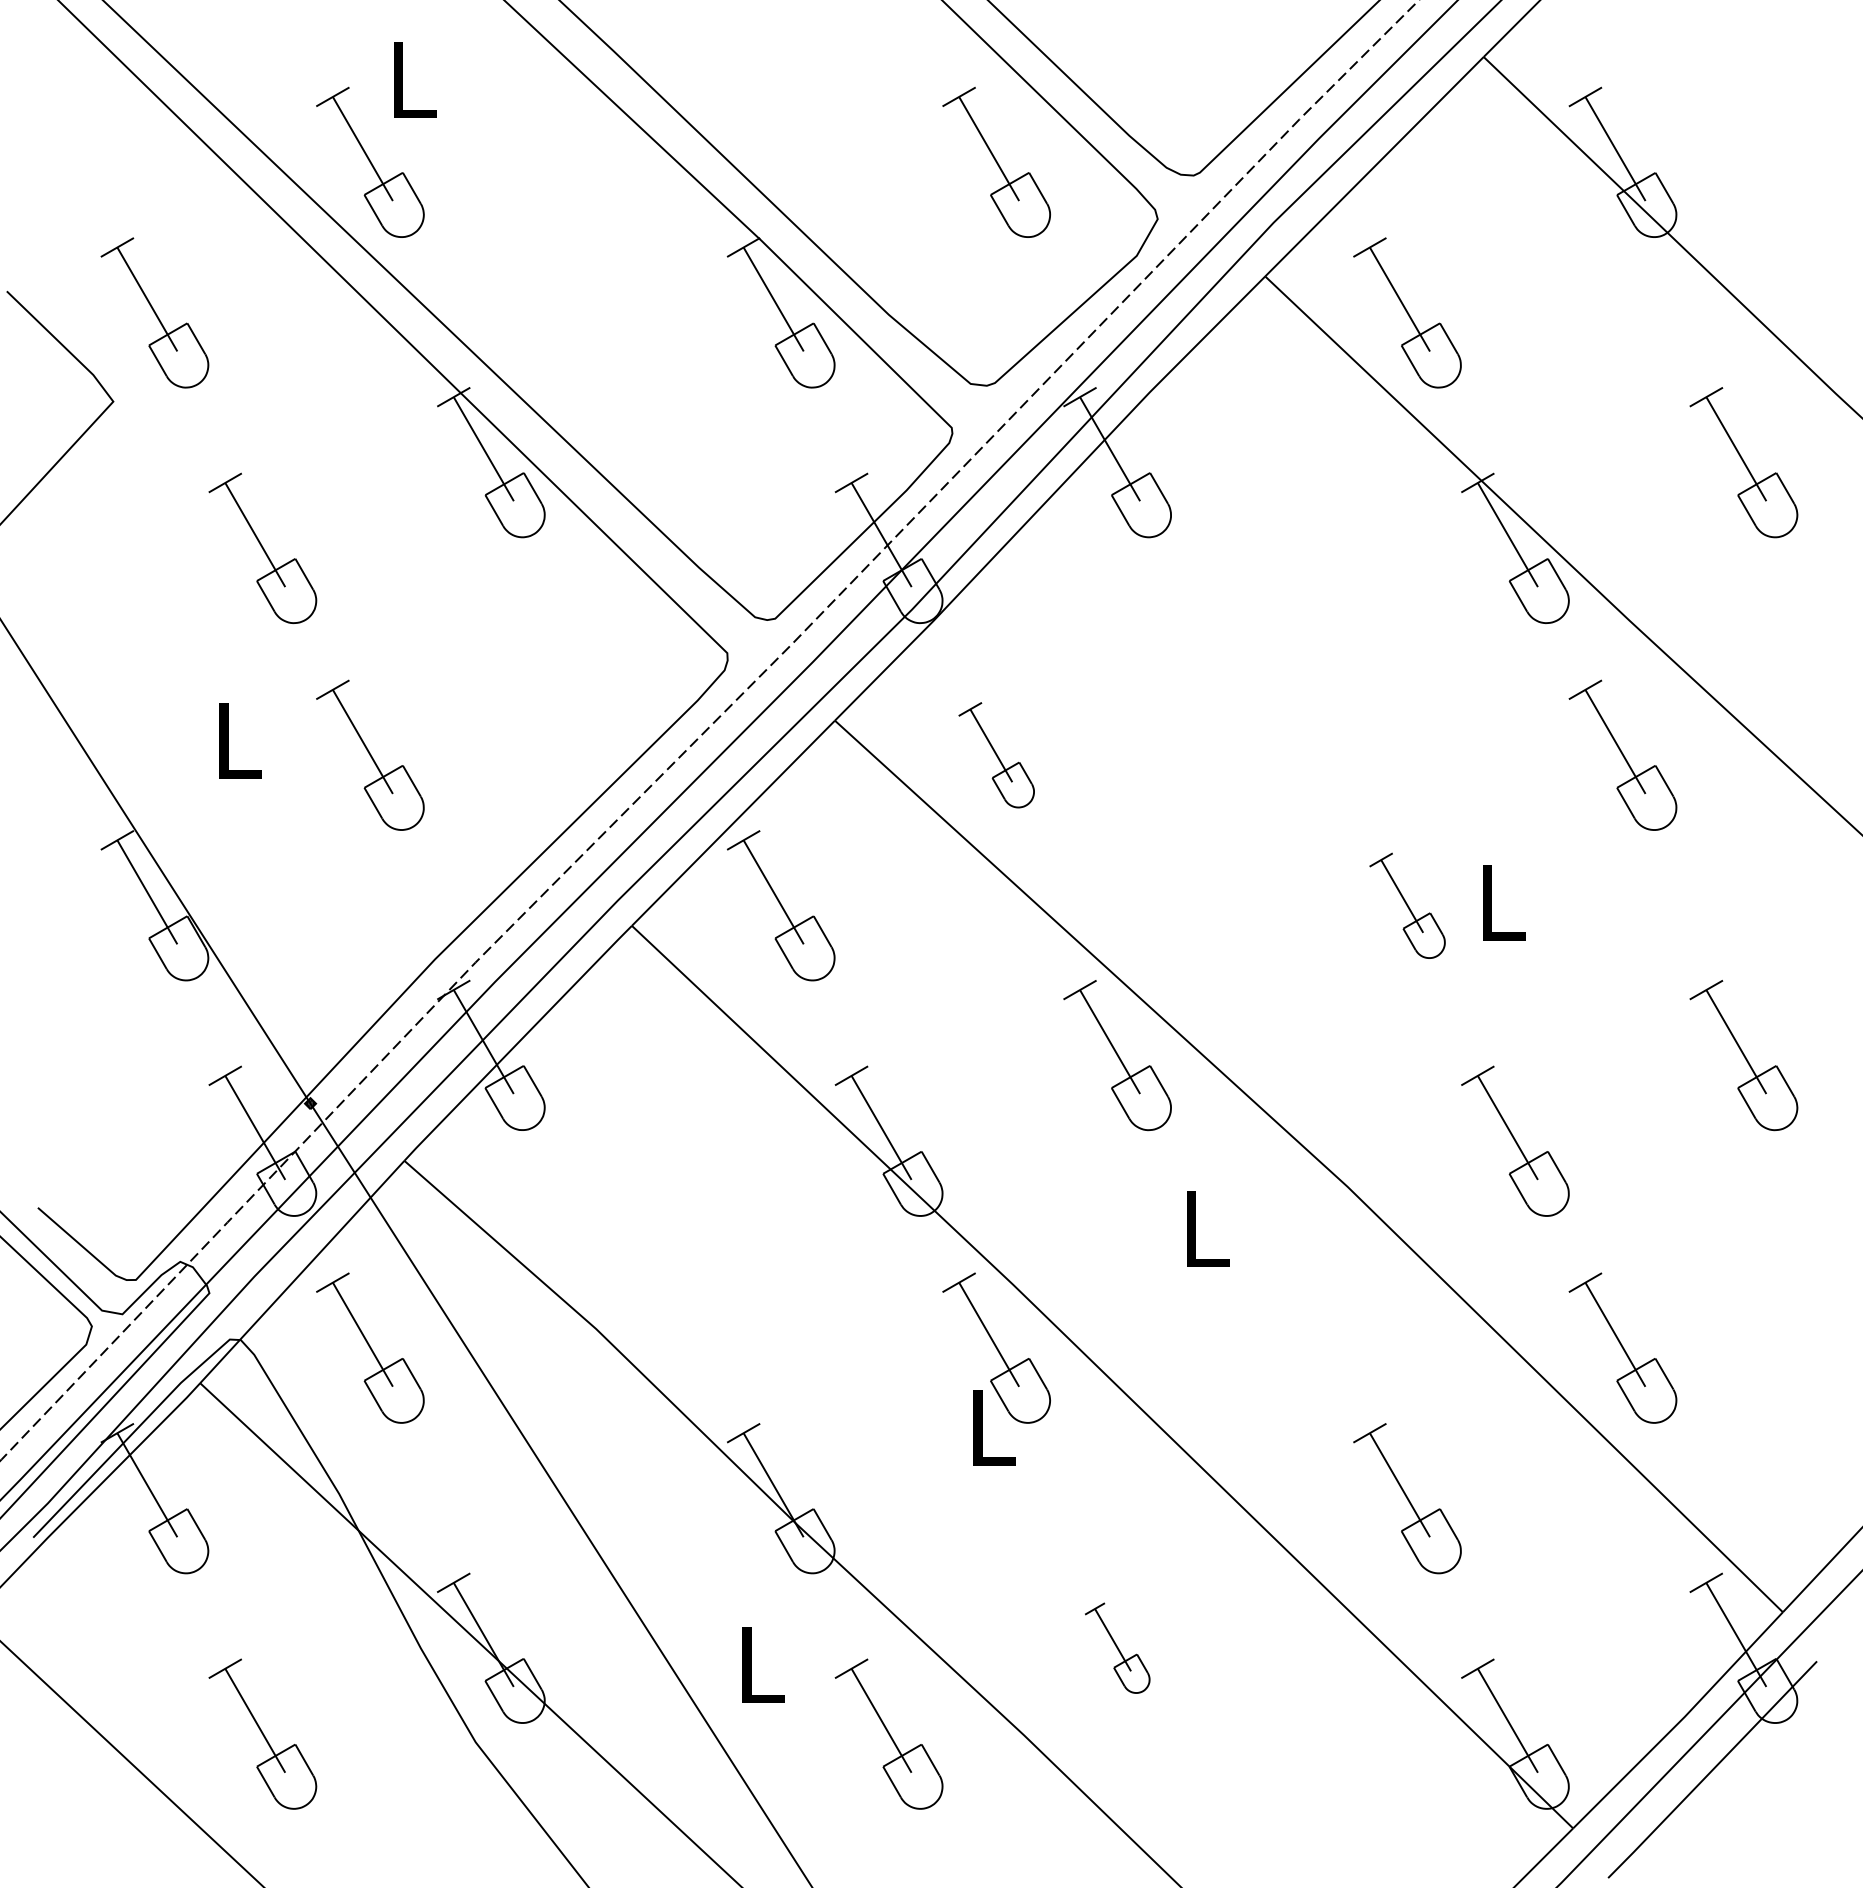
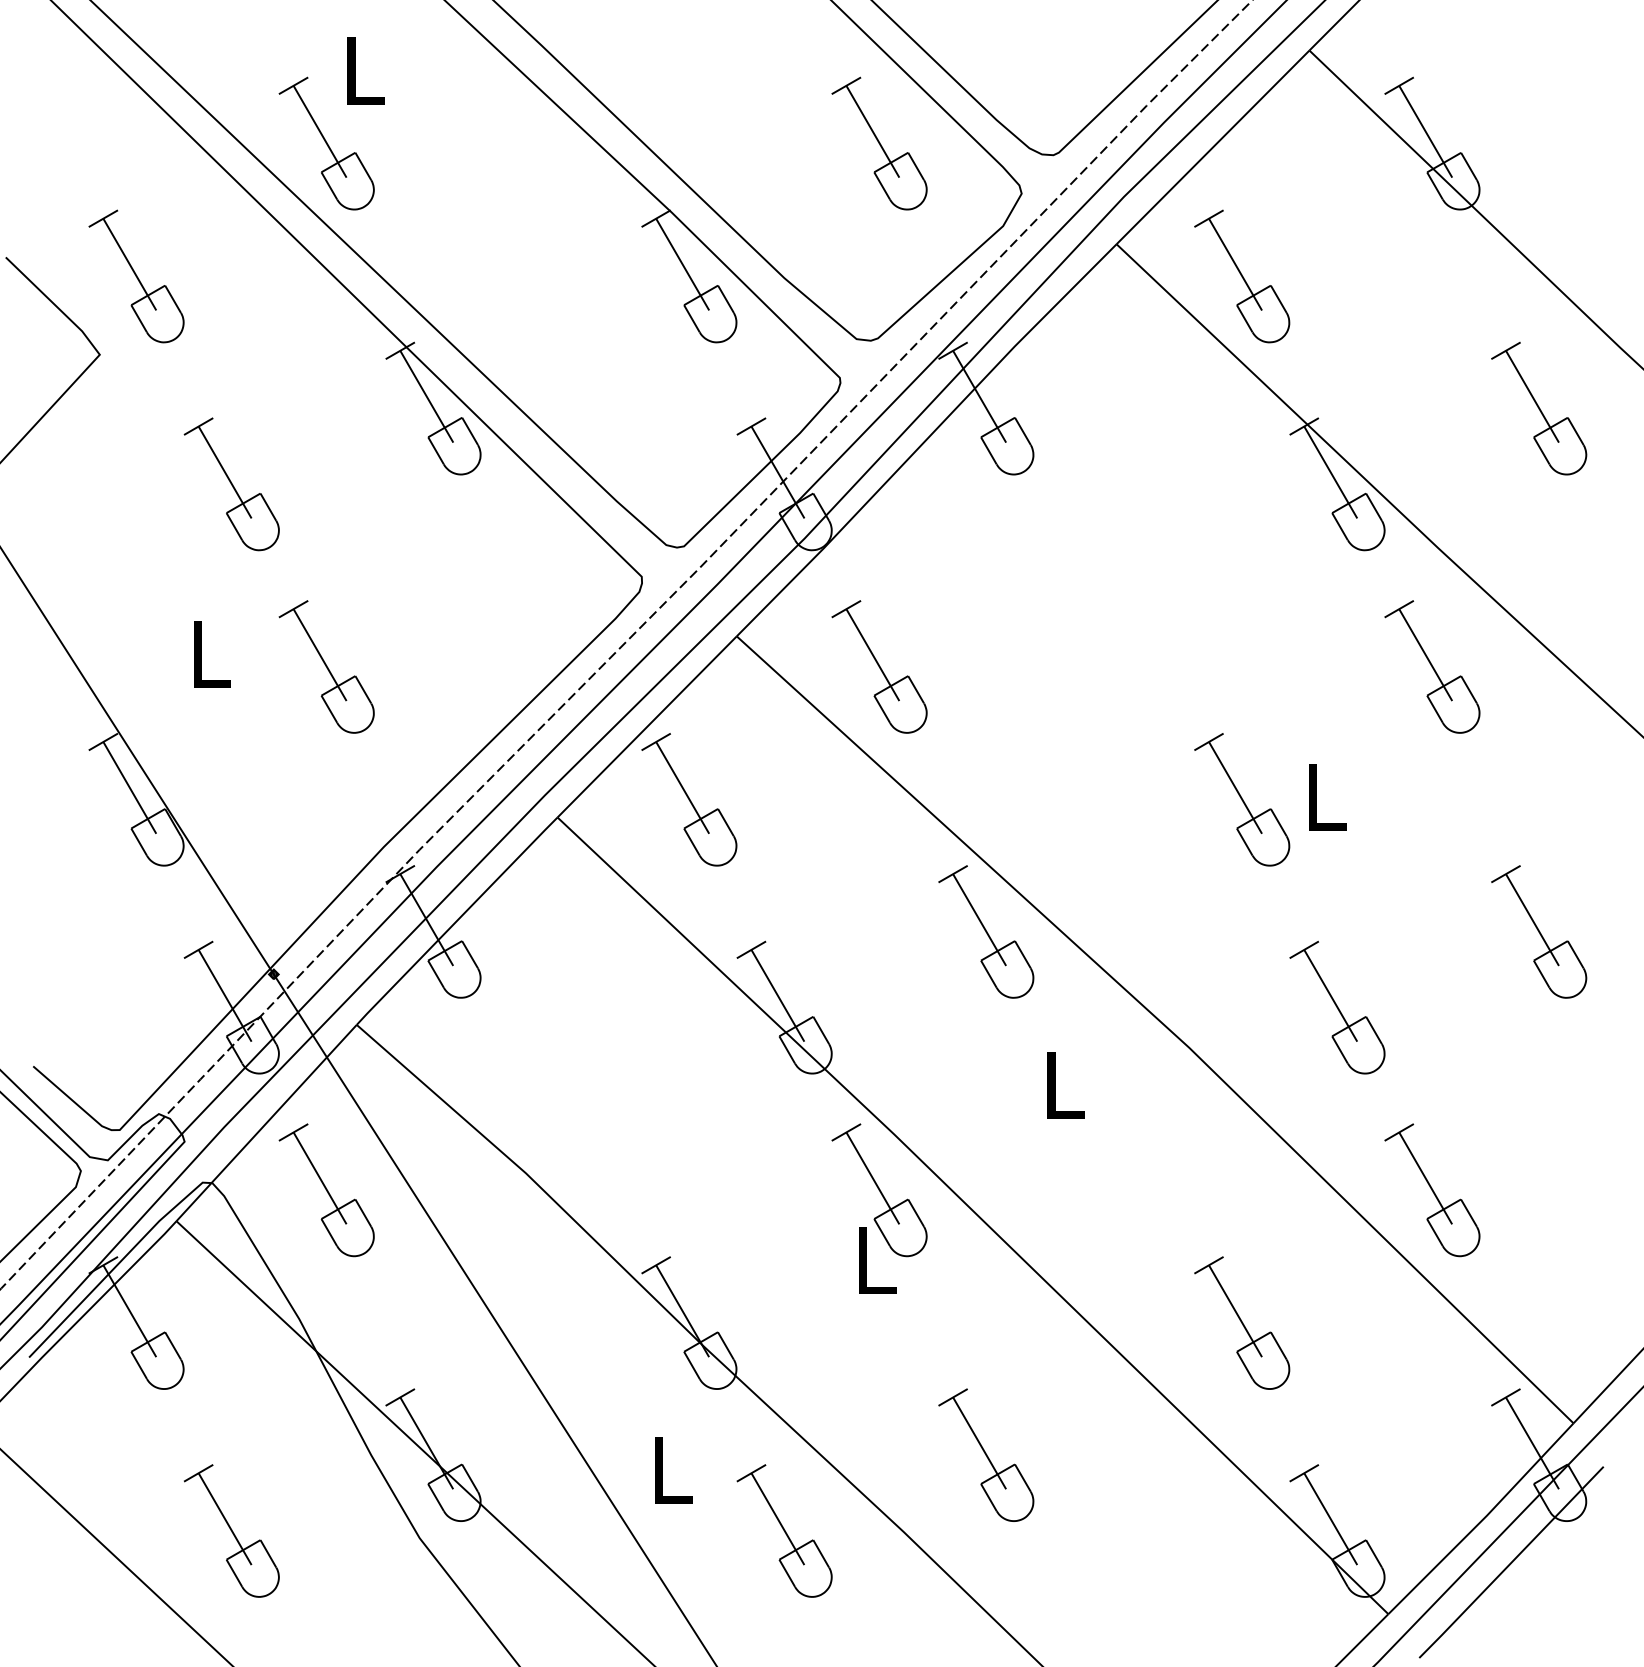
part: (996, 754) -> (879, 666), size x1.43
part: (1407, 905) -> (1242, 799), size x1.43
part: (1117, 1647) -> (986, 1454), size x1.67

